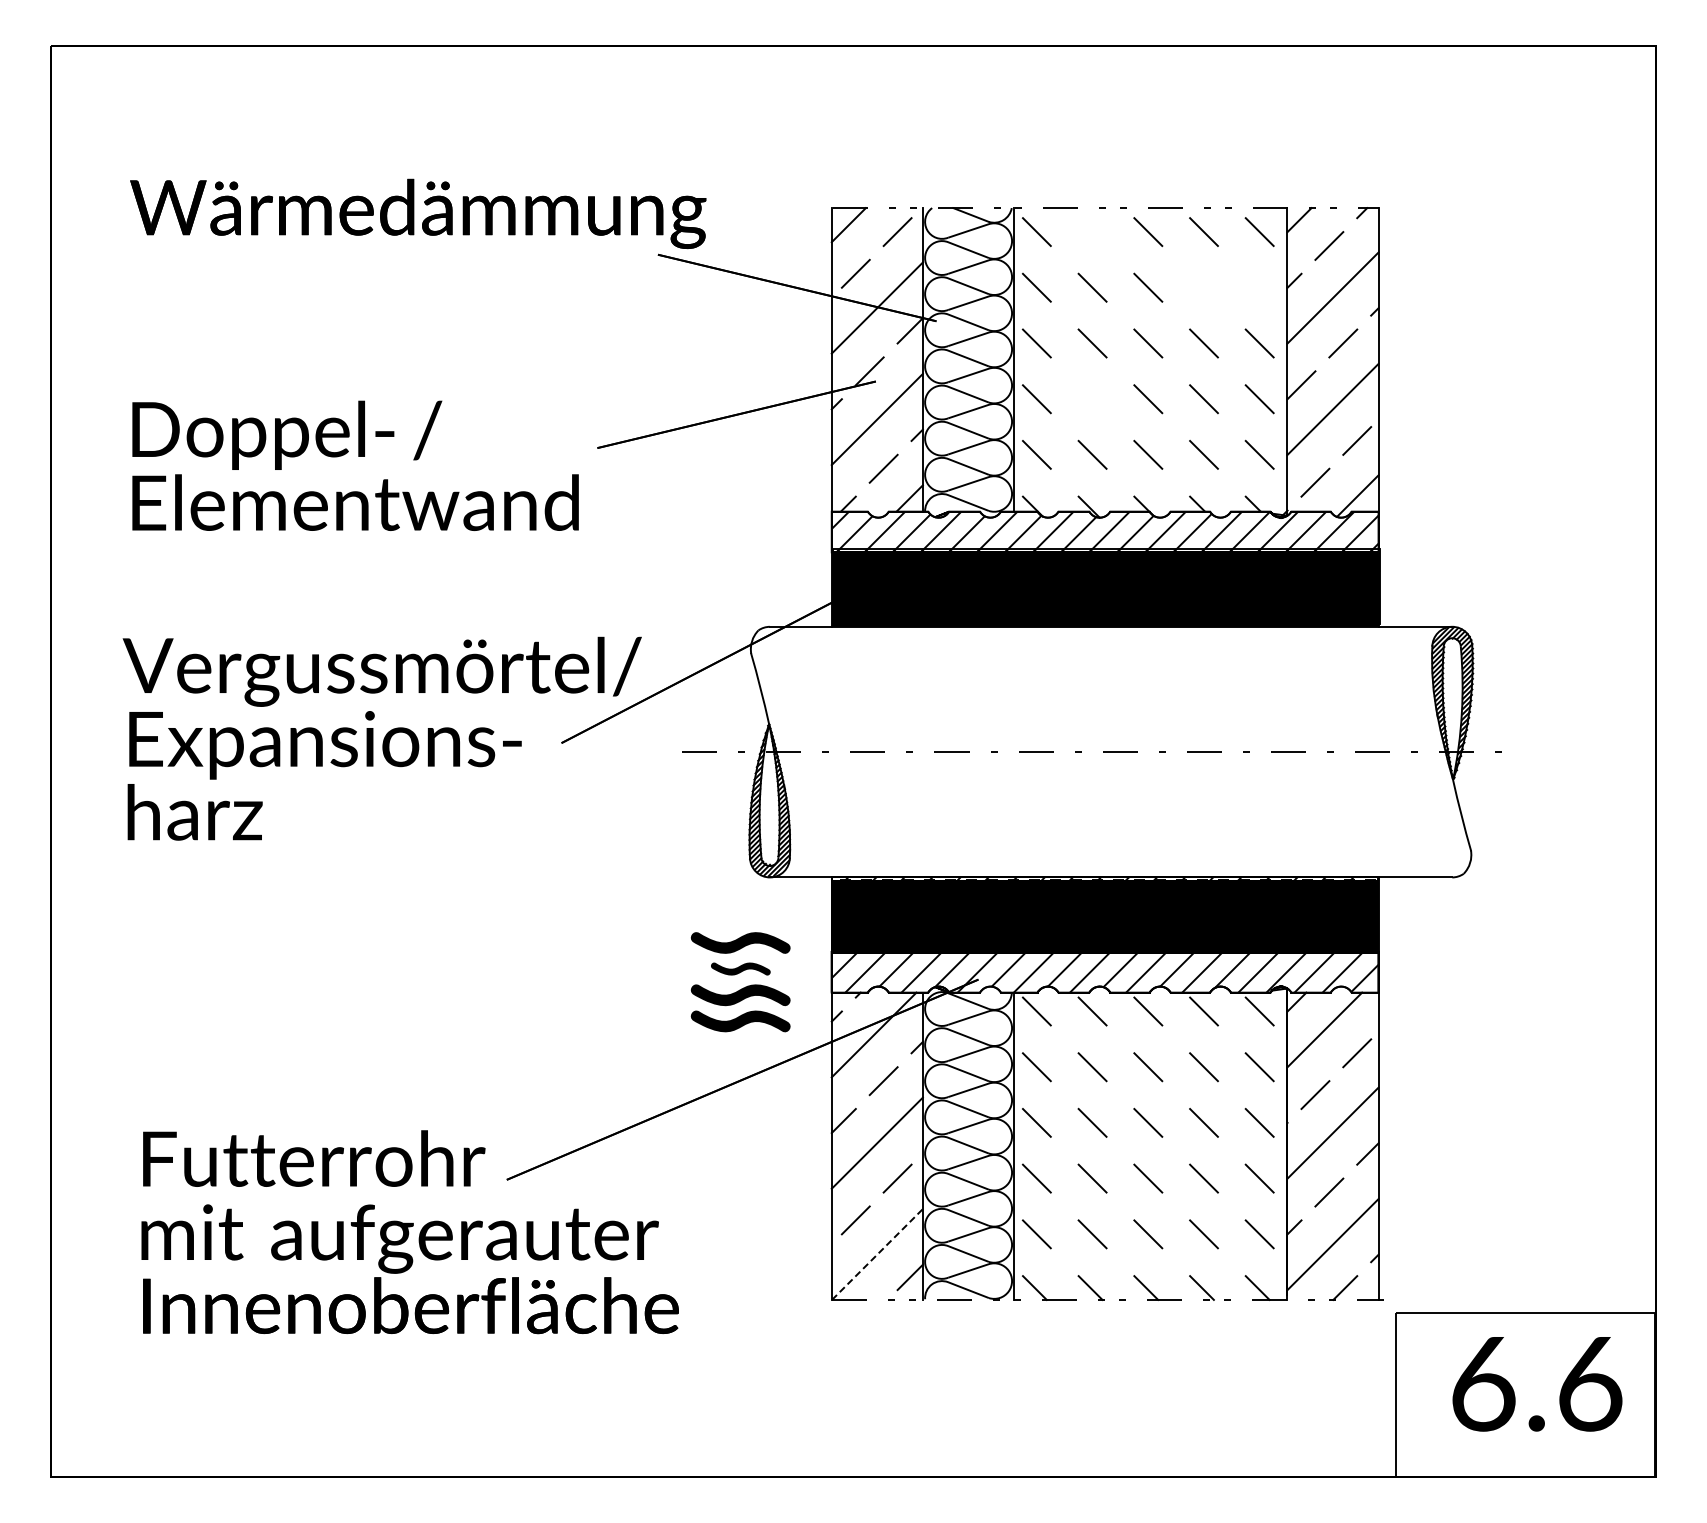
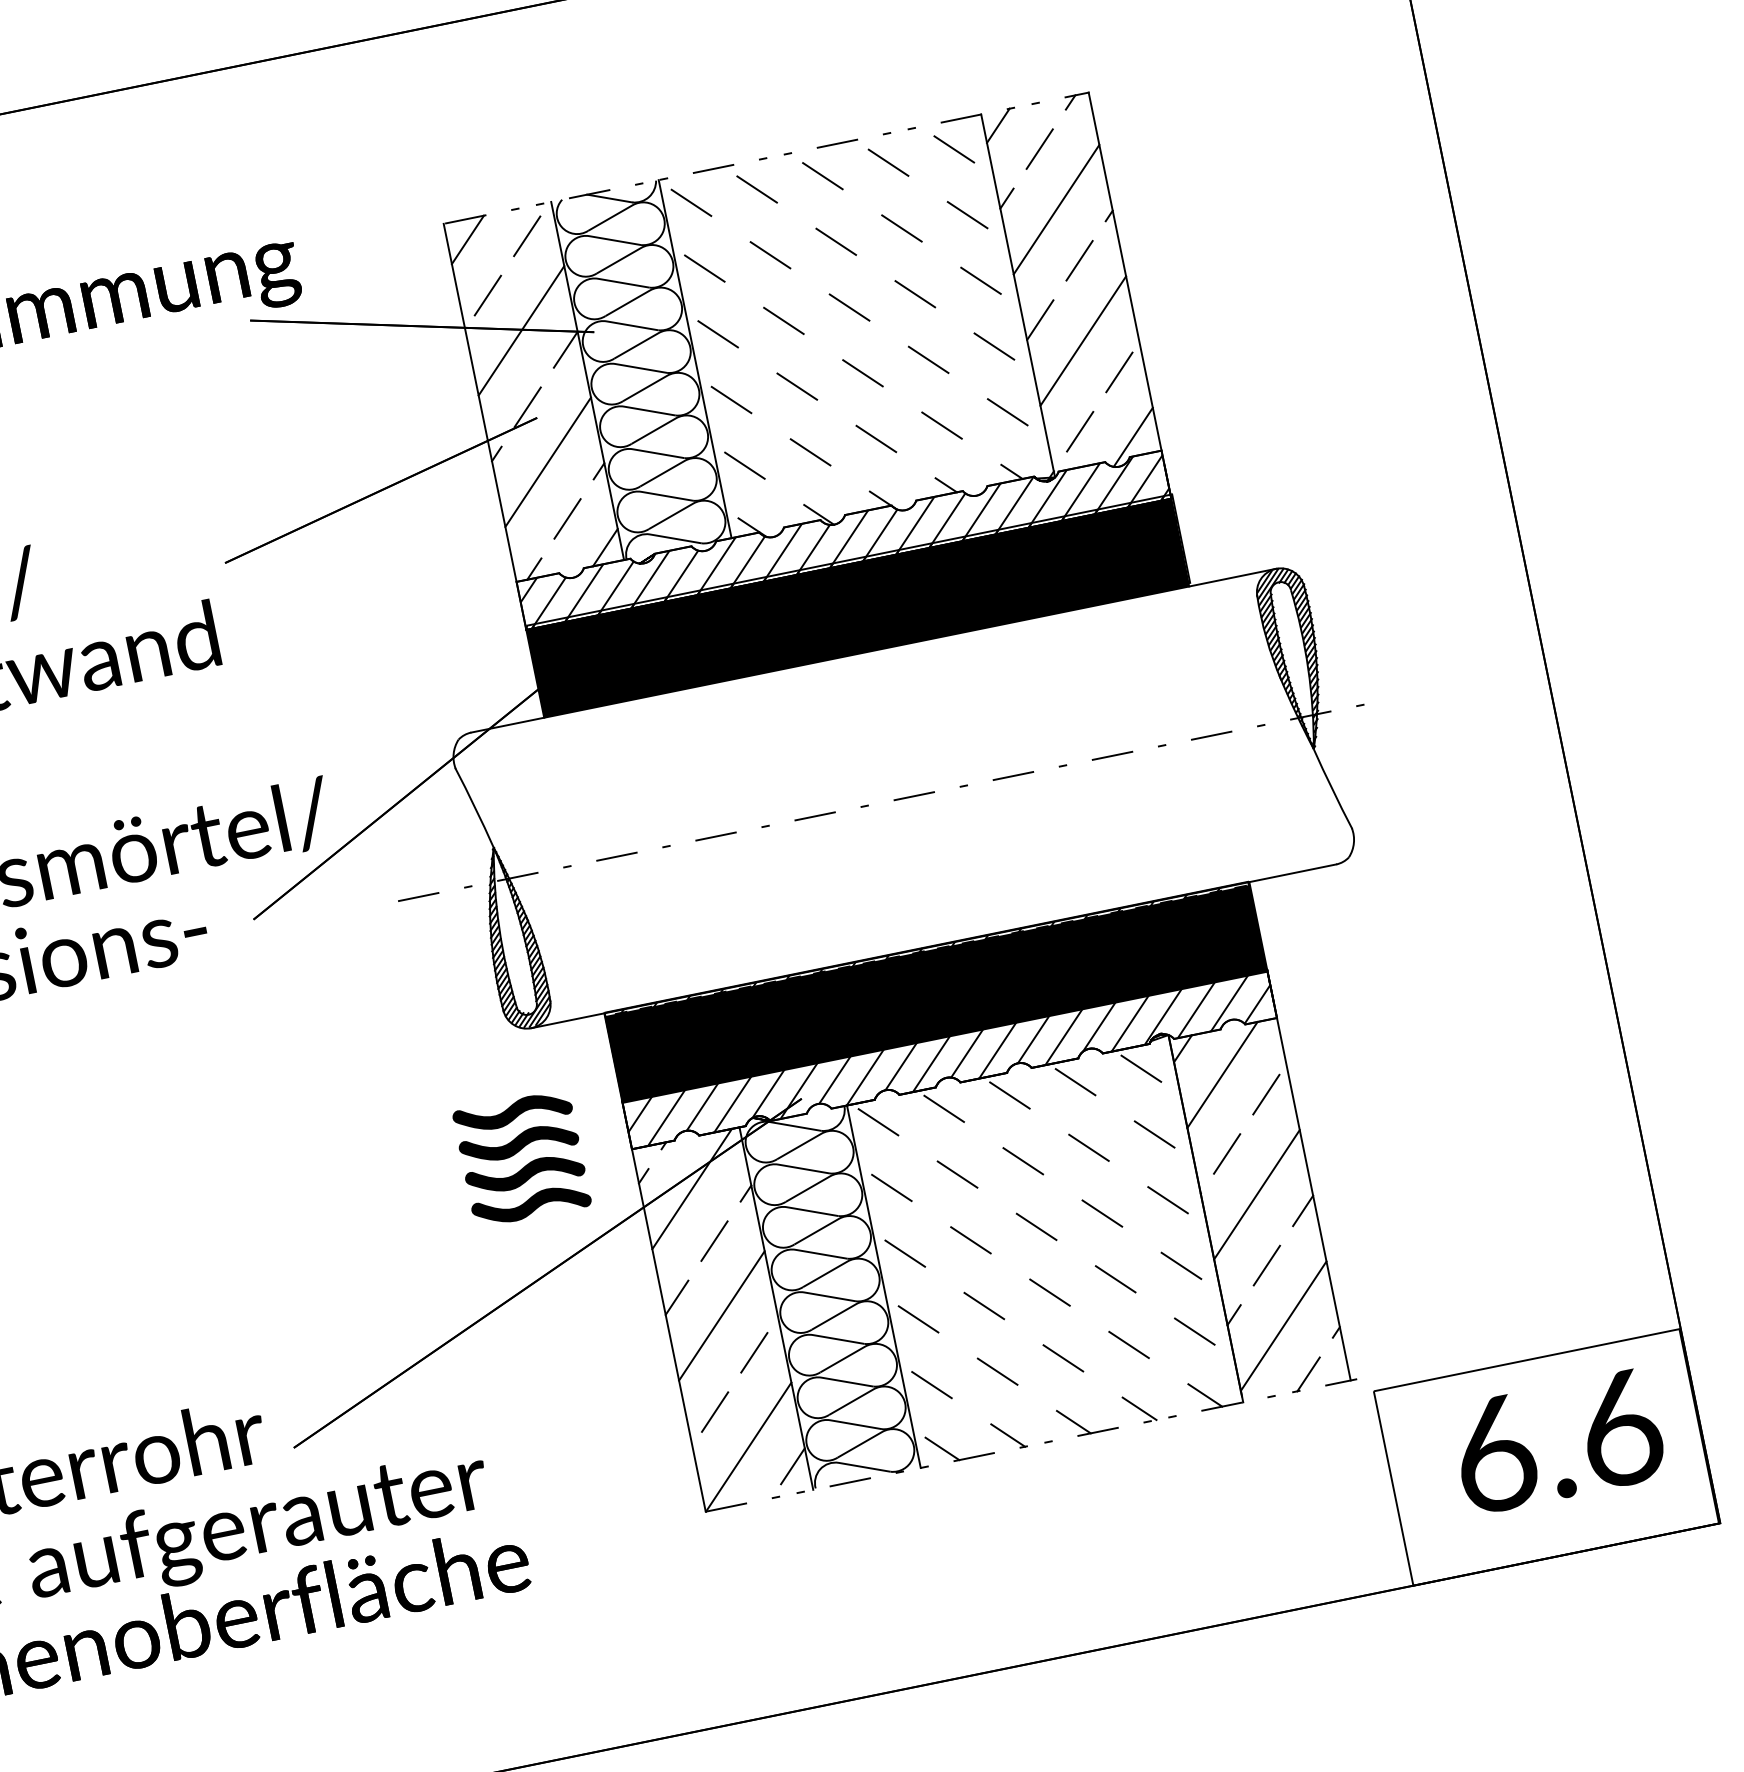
line: (1092, 232) -> (757, 190), added
line: (1203, 287) -> (901, 228), added
line: (1259, 287) -> (967, 214), added
line: (1092, 399) -> (797, 387), added
part: (740, 968) -> (518, 1142), size x1.67
line: (877, 1254) -> (748, 1447), dashed -> solid

